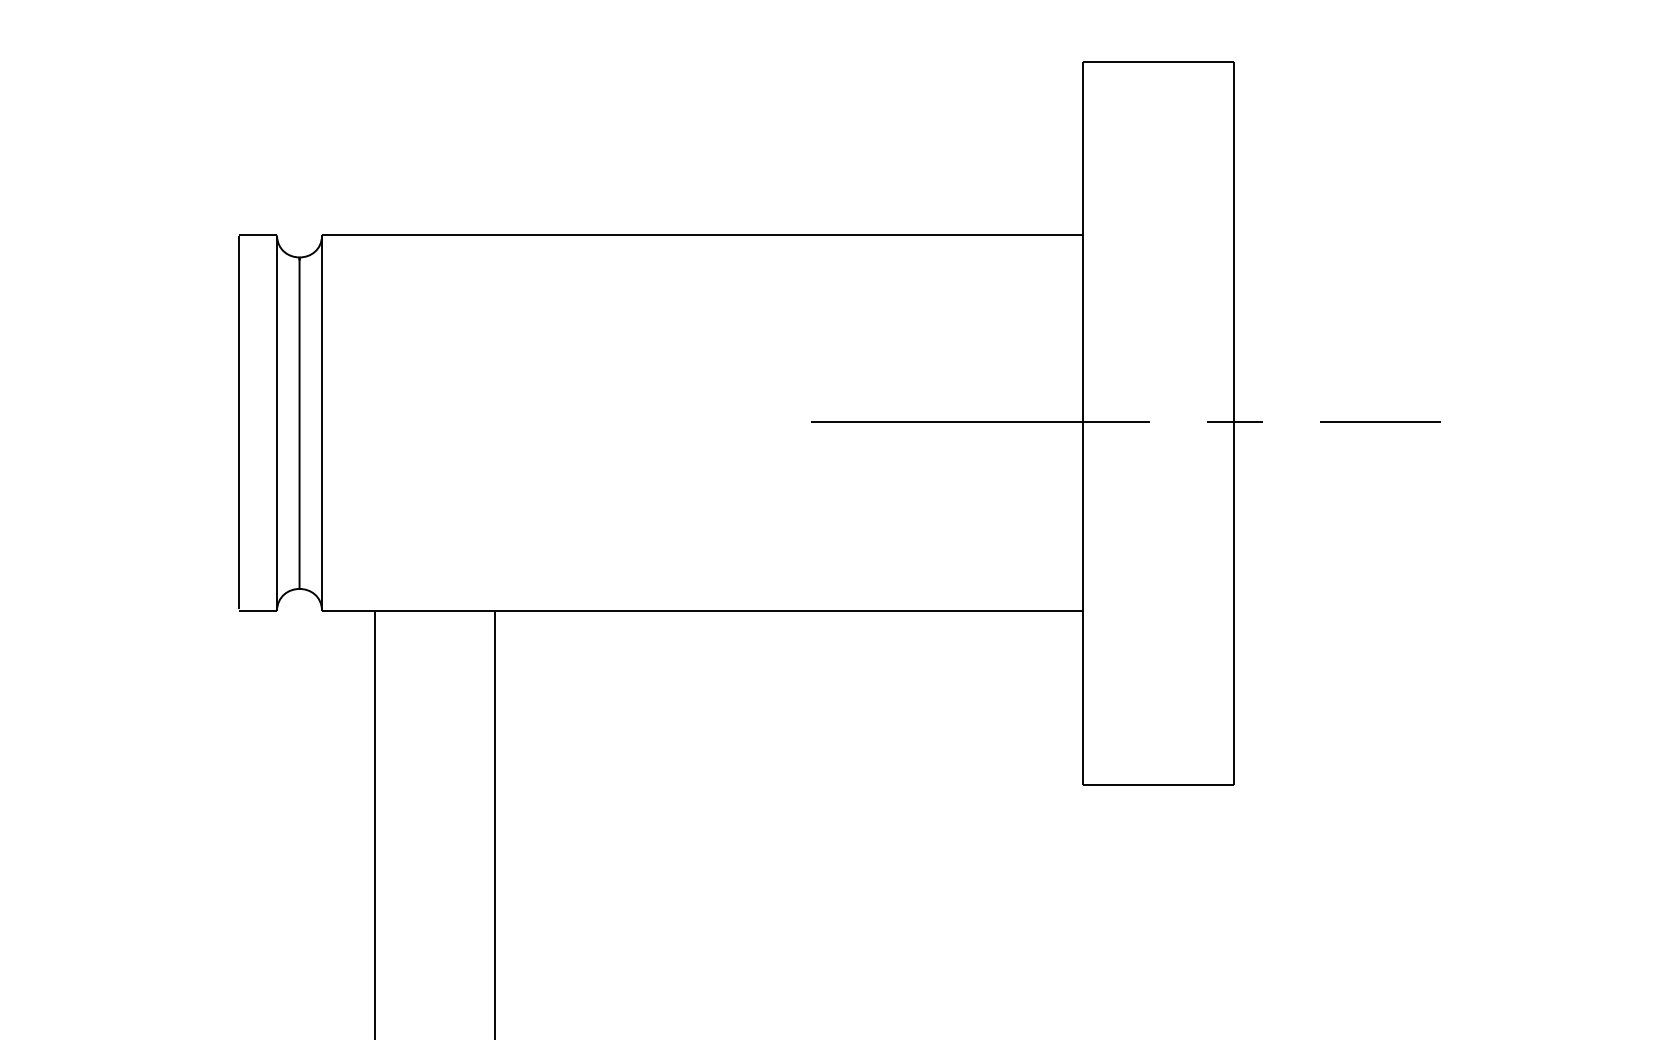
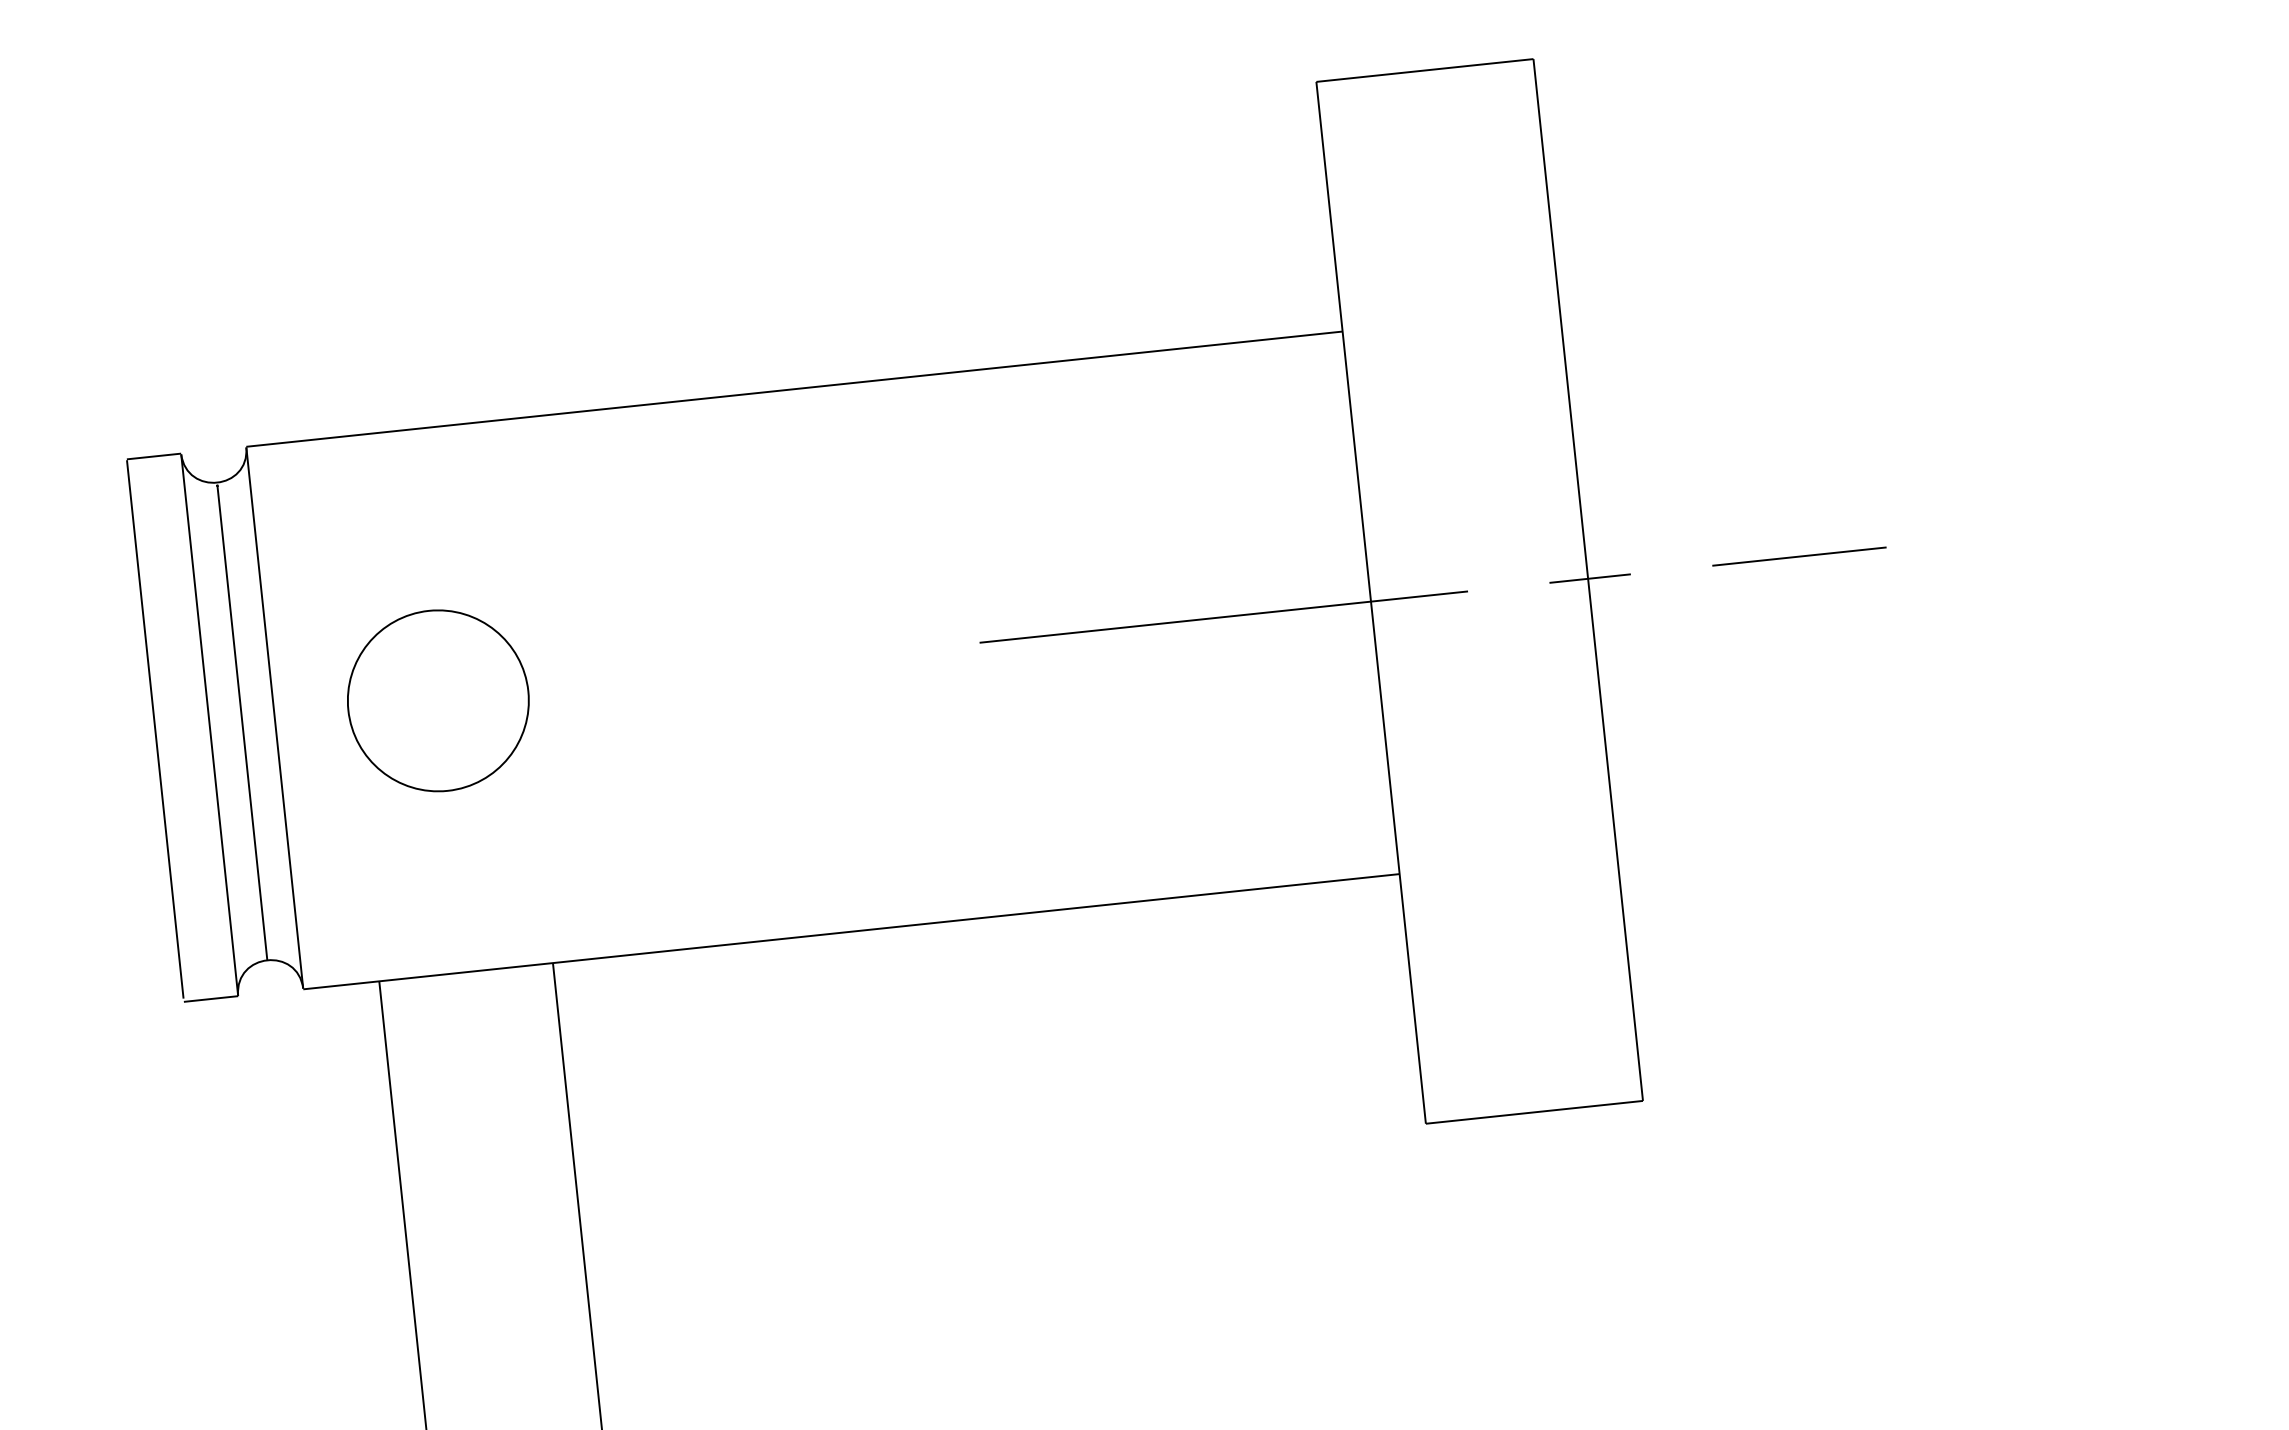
part: (435, 422) -> (438, 699), added

